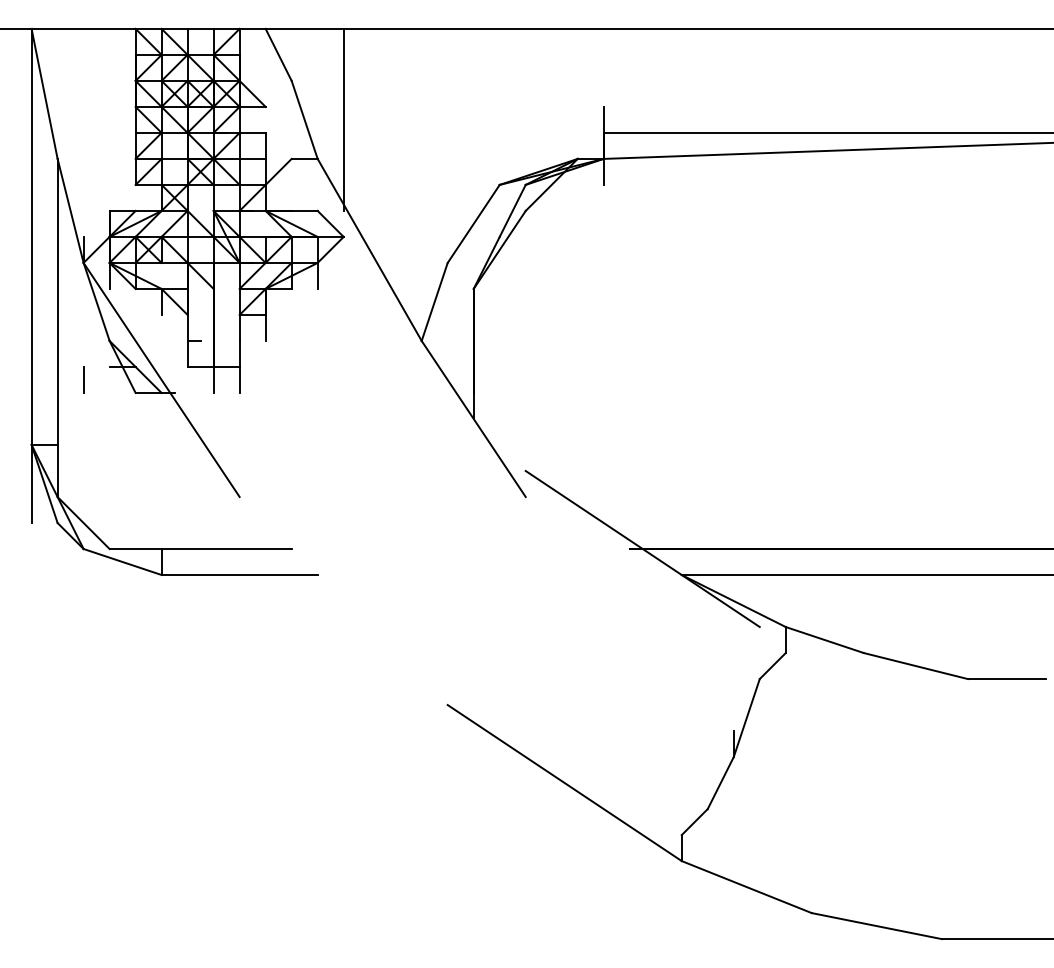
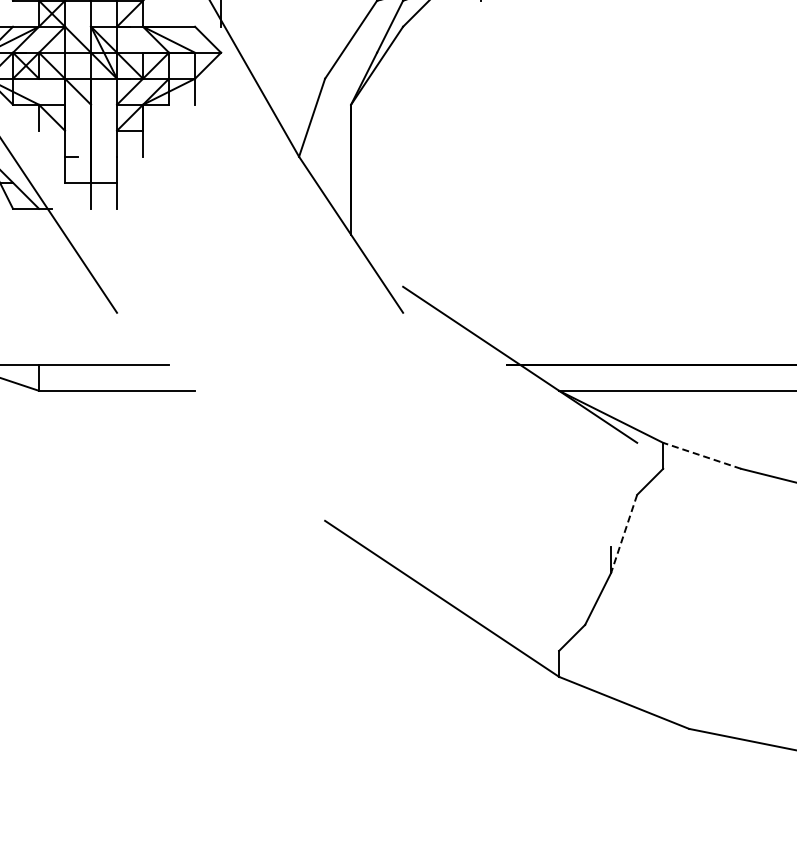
line: (824, 639) -> (701, 455), solid -> dashed
line: (746, 718) -> (623, 534), solid -> dashed

